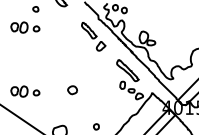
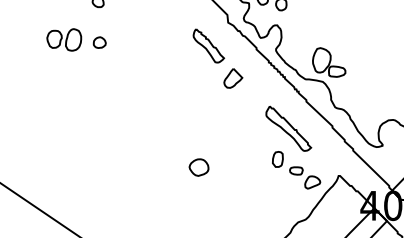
part: (72, 90) -> (198, 168), moved
part: (25, 91) -> (76, 172), removed

